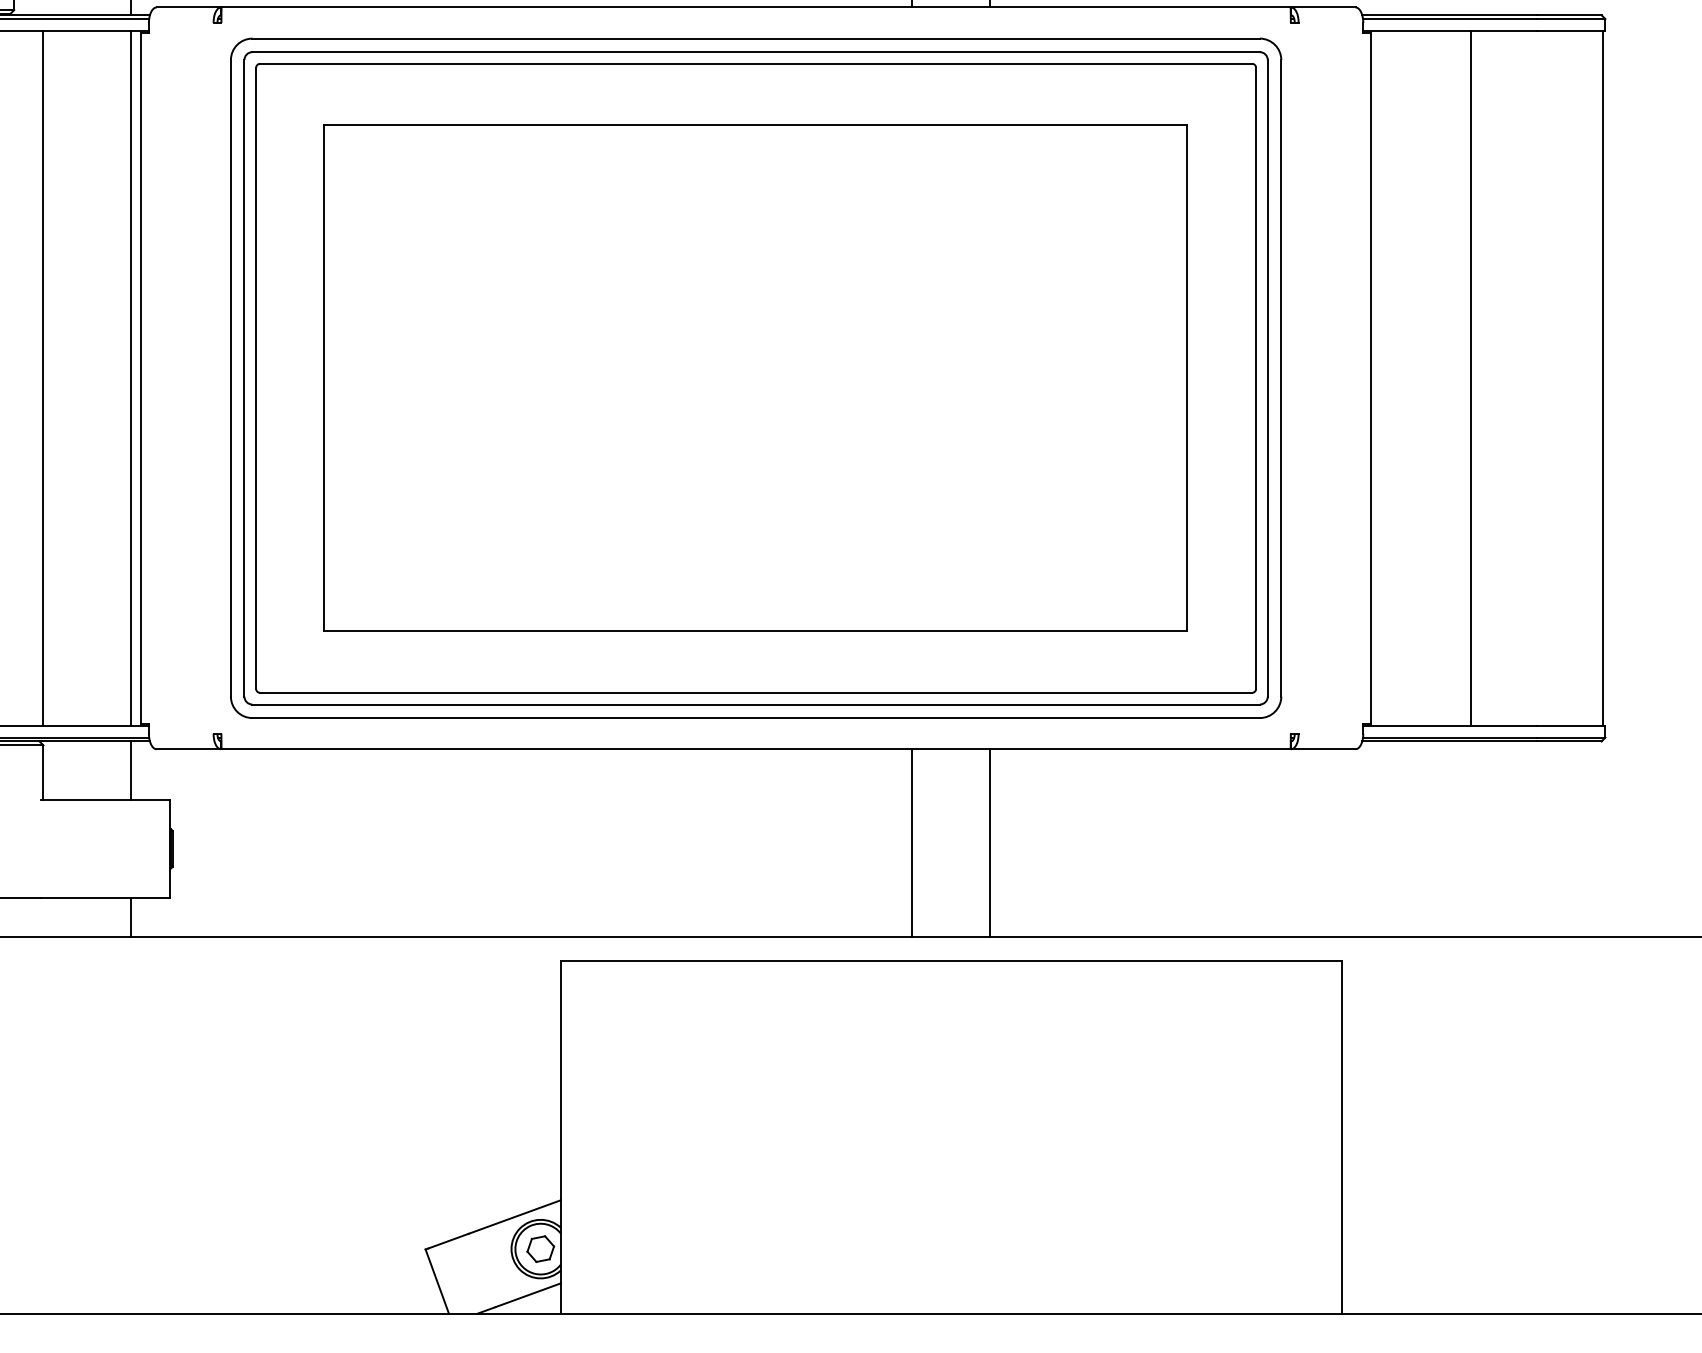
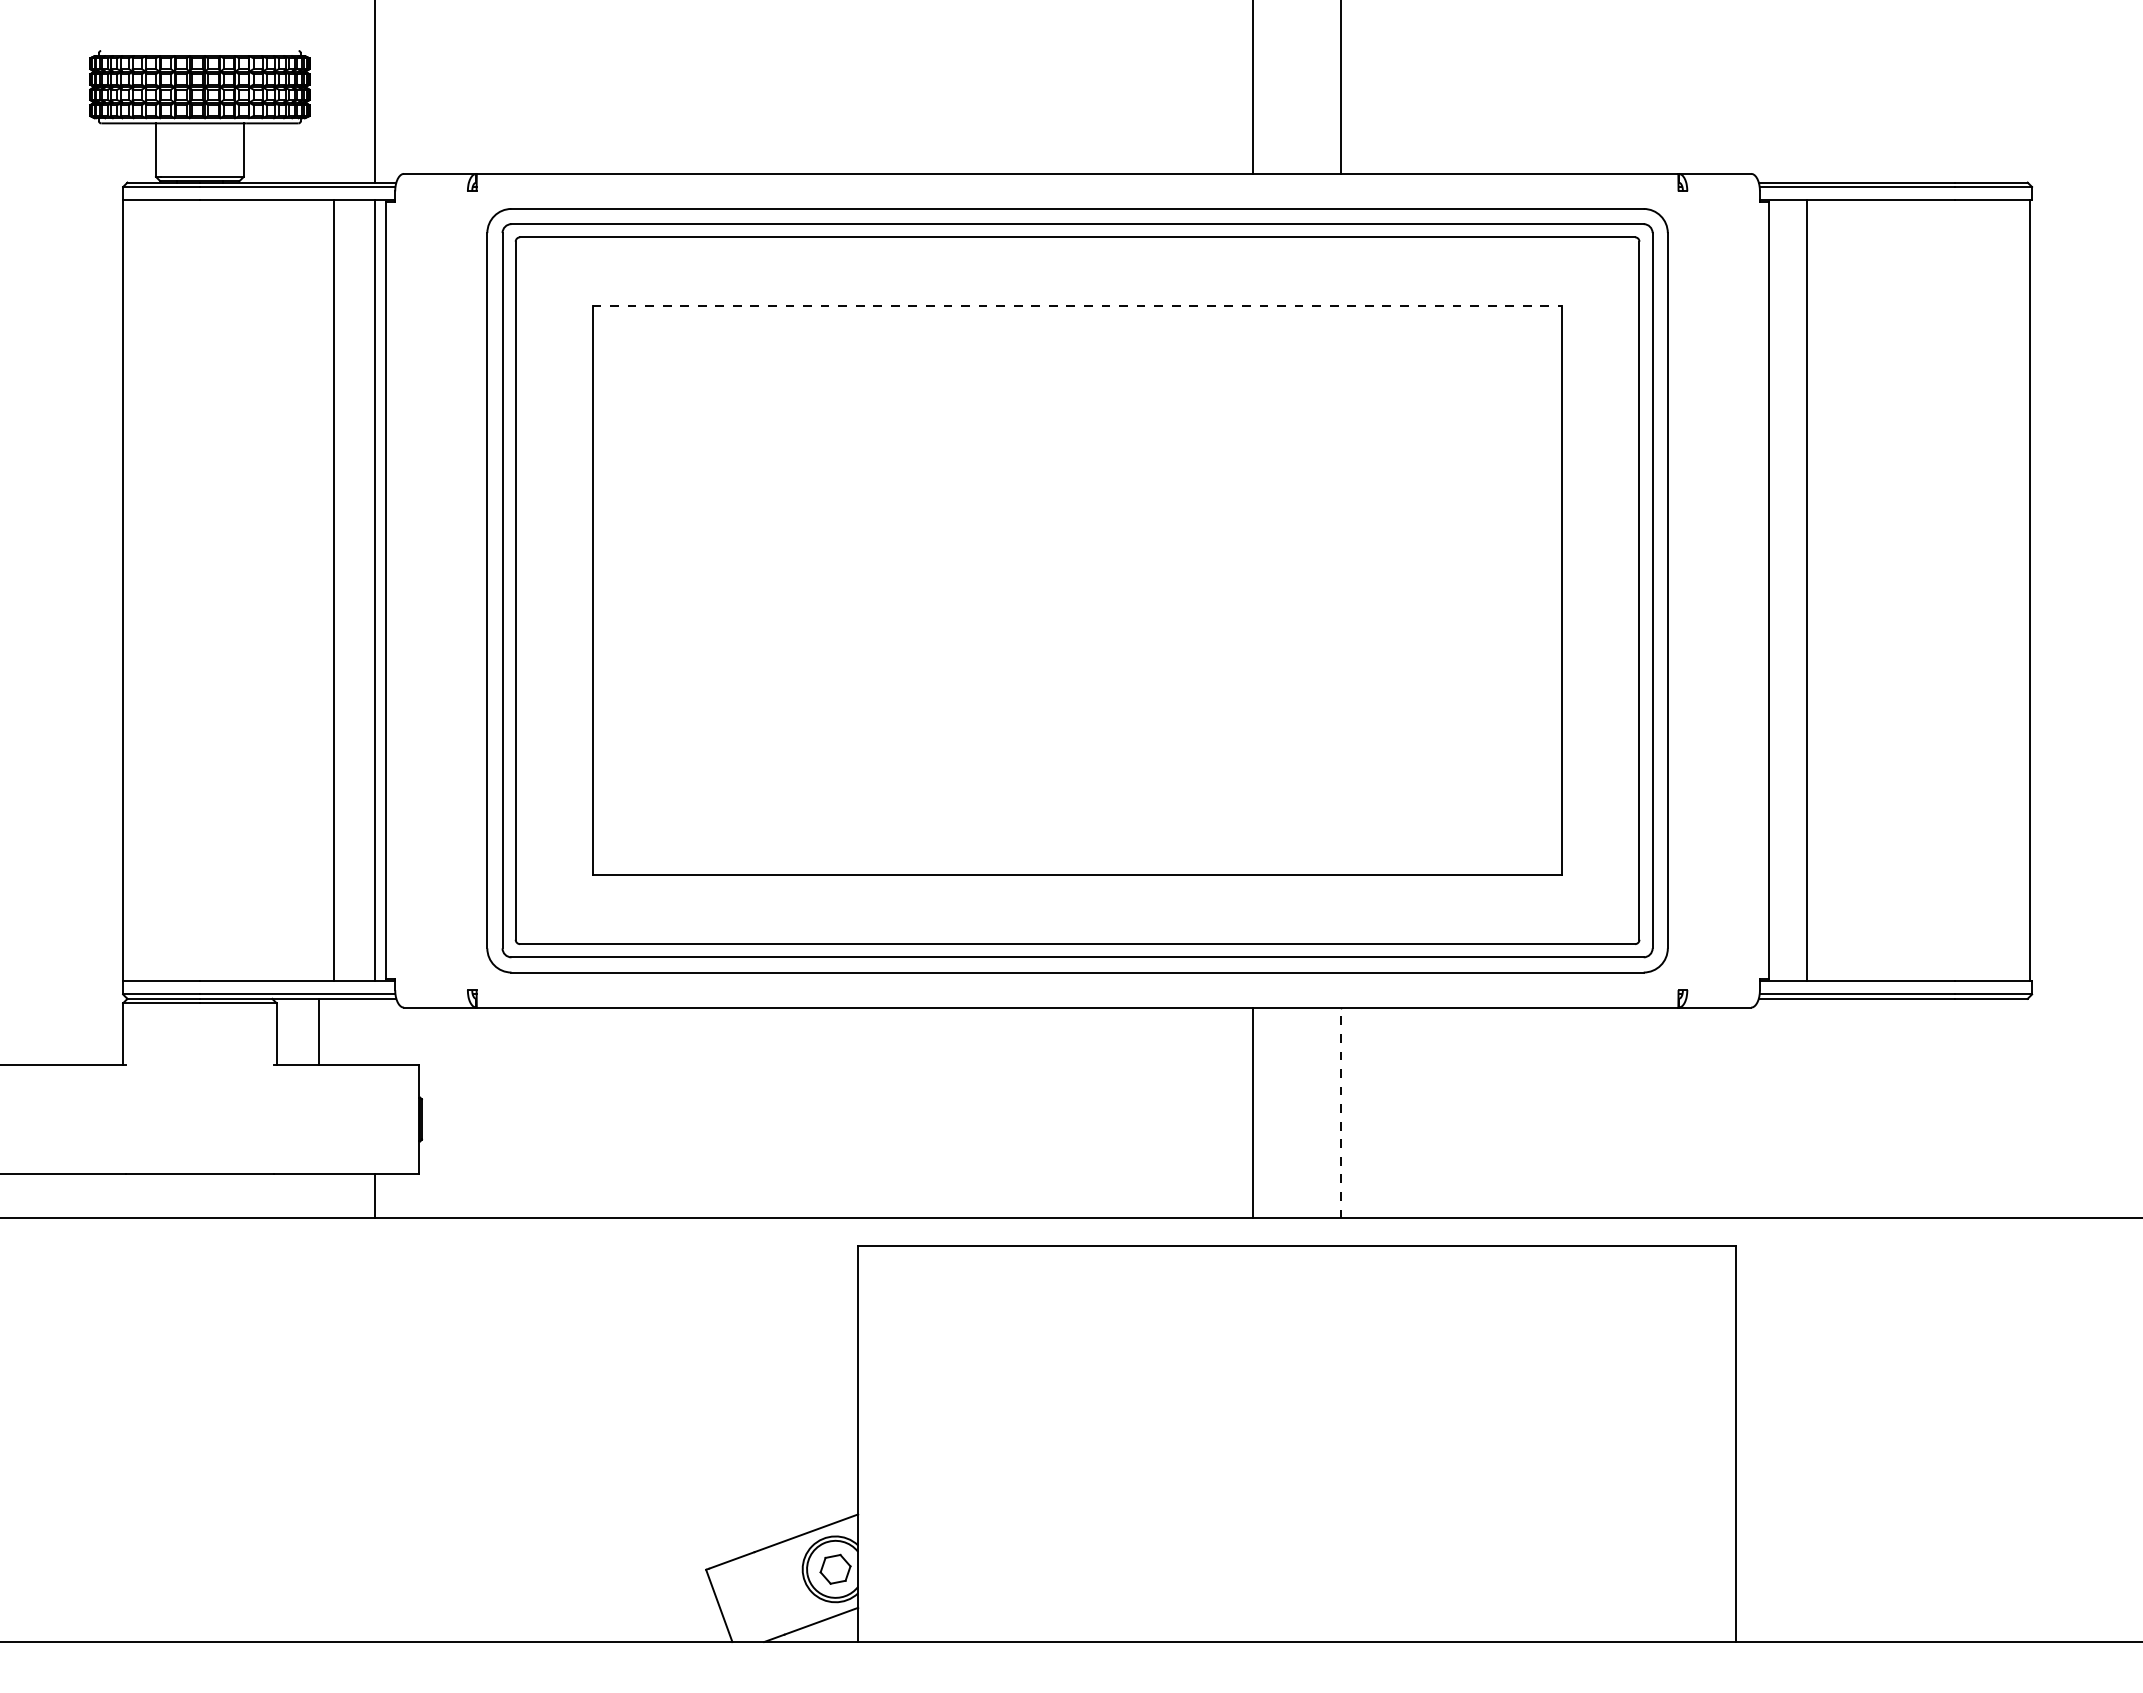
line: (756, 125) -> (1077, 306), solid -> dashed
line: (43, 378) -> (333, 590), moved
line: (1470, 378) -> (1806, 590), moved
line: (131, 770) -> (319, 1031), moved
line: (990, 842) -> (1340, 1112), solid -> dashed

